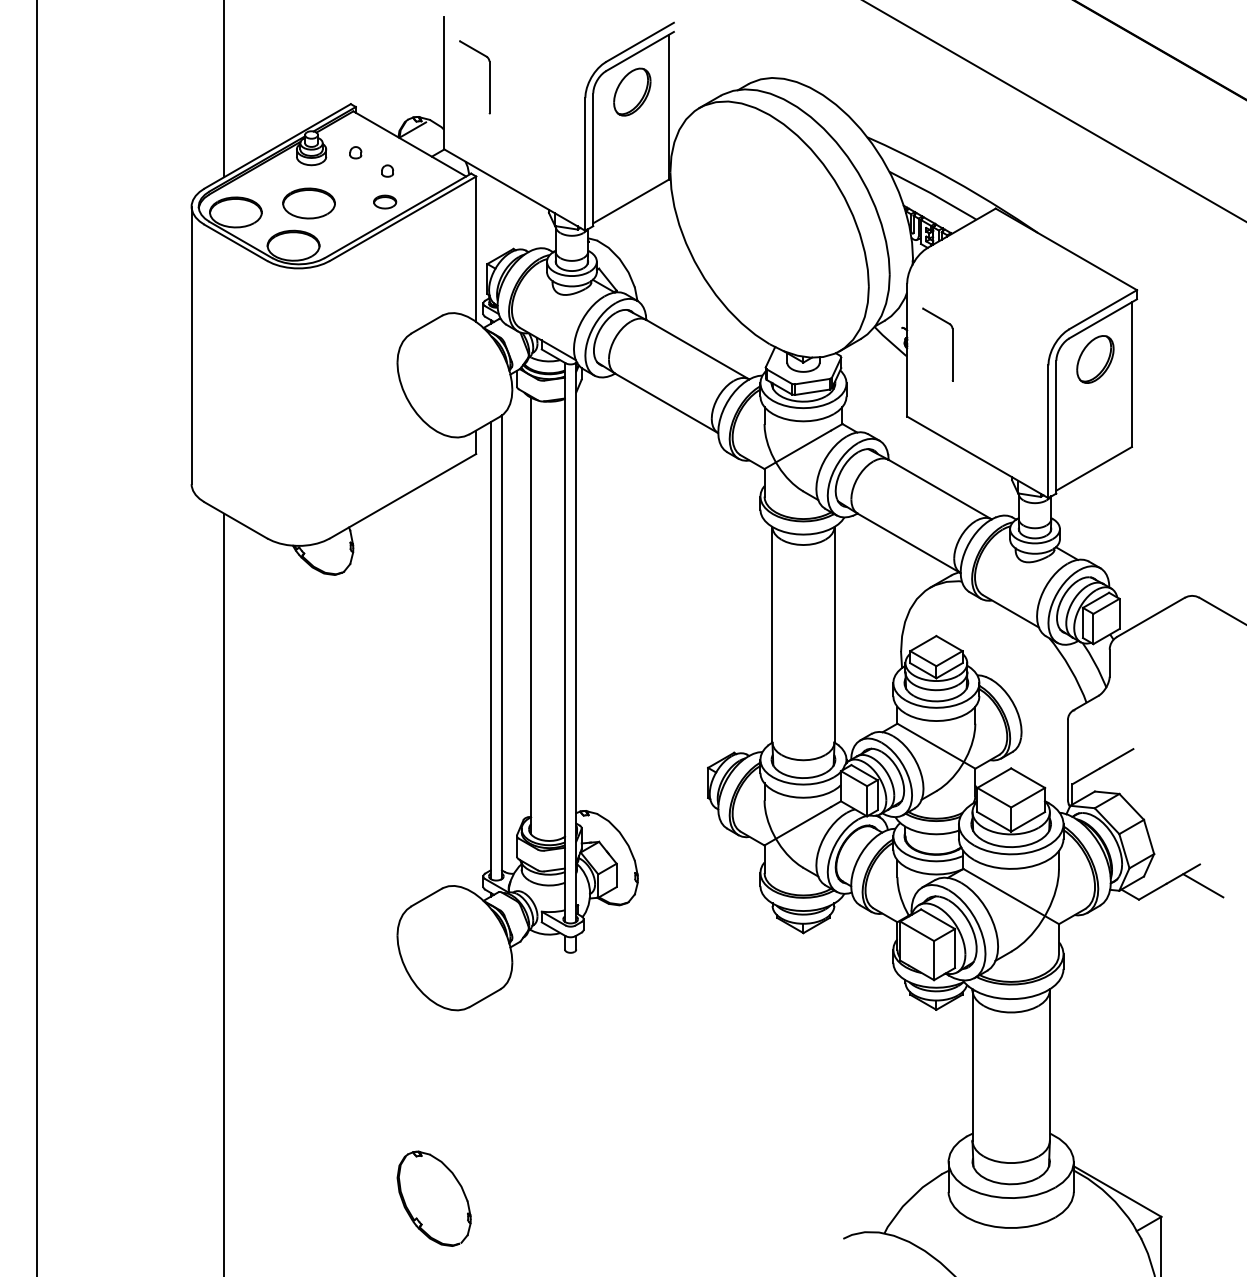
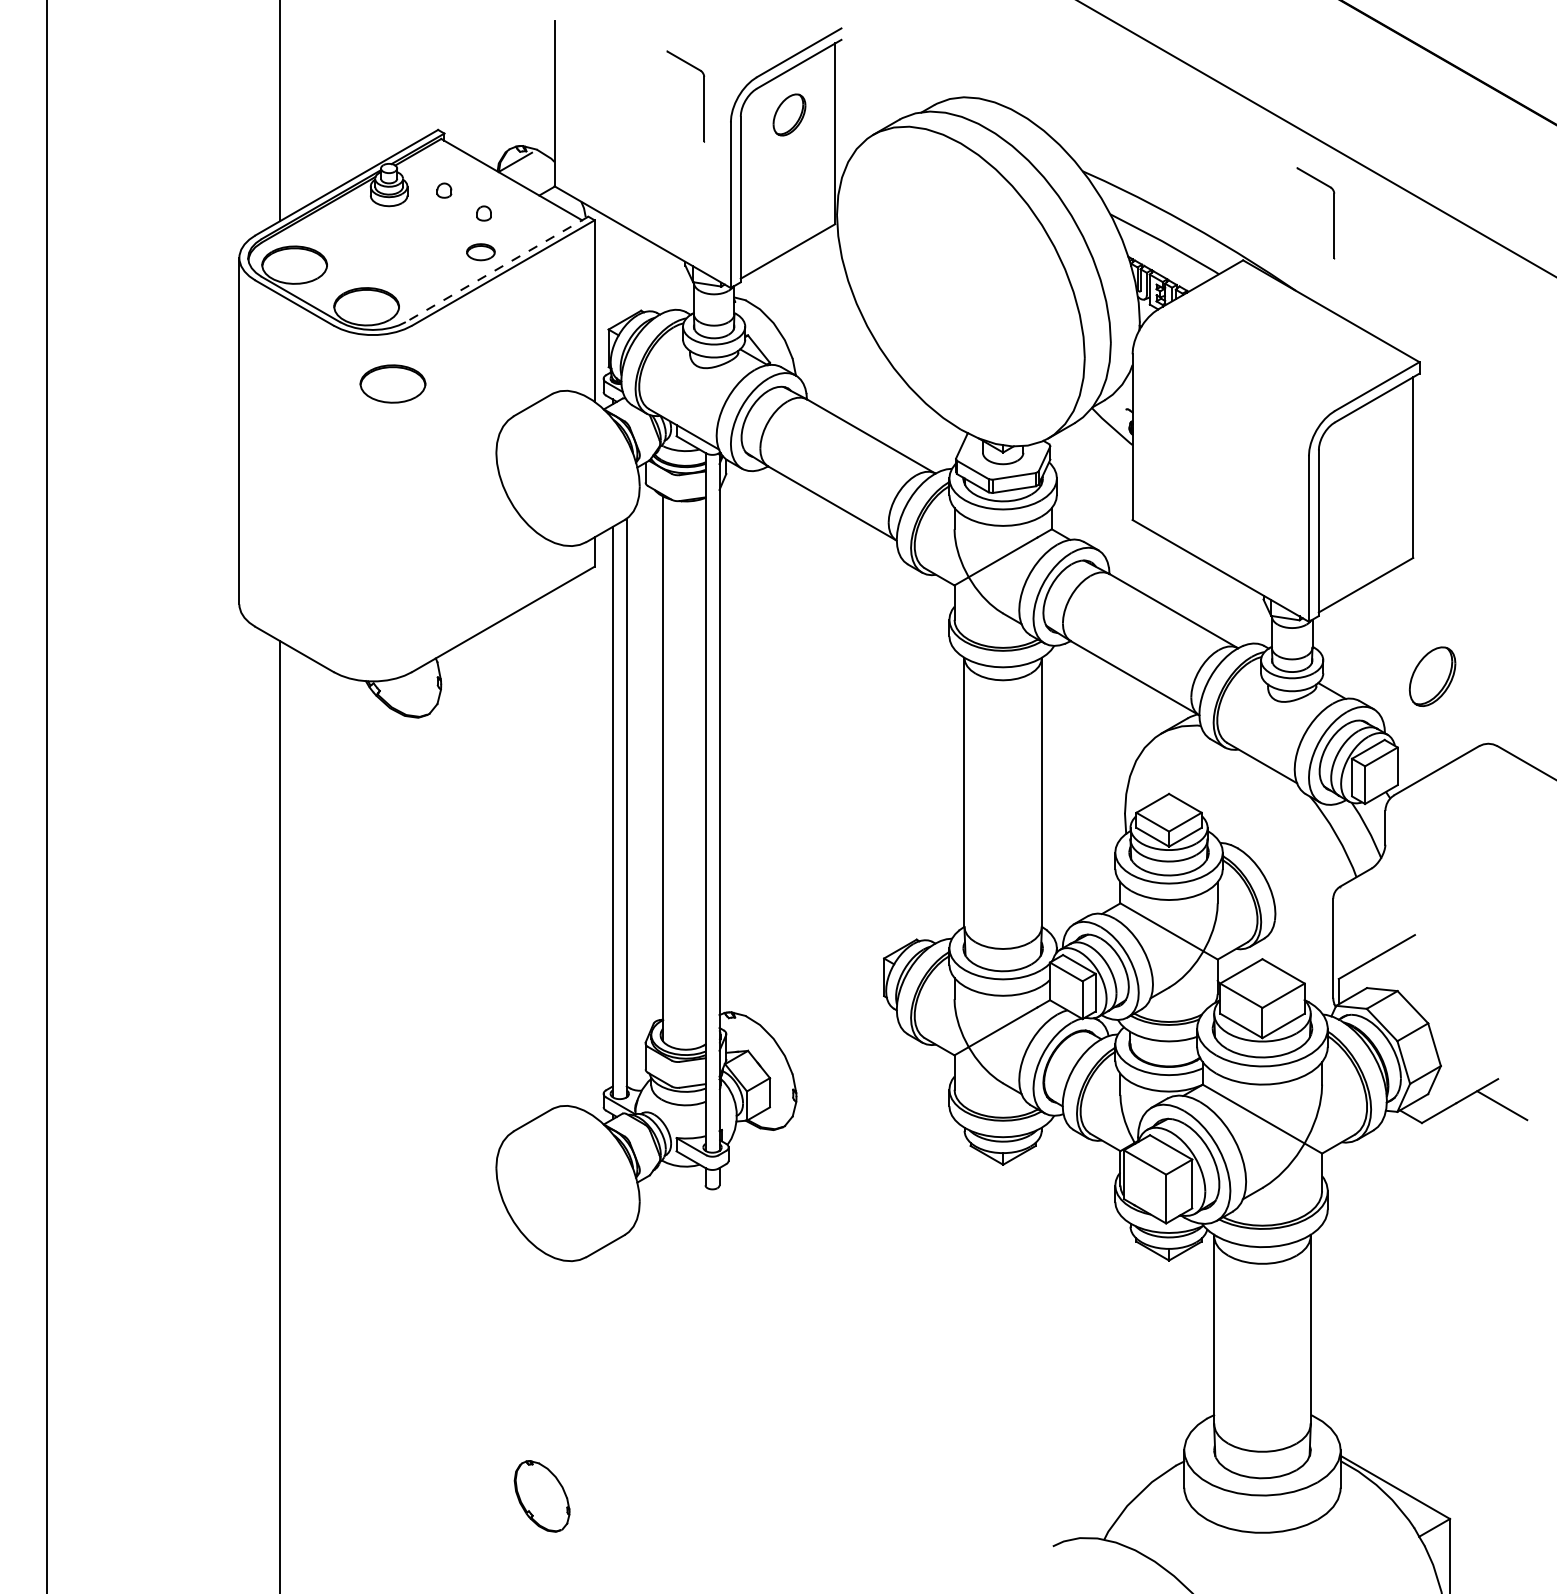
part: (488, 77) -> (703, 96), moved
part: (632, 91) -> (789, 114), size x0.7
part: (308, 203) -> (392, 383), moved
line: (397, 215) -> (496, 269), solid -> dashed
part: (951, 344) -> (1333, 213), moved
part: (1095, 359) -> (1432, 676), moved
part: (433, 1198) -> (541, 1496), size x0.6

